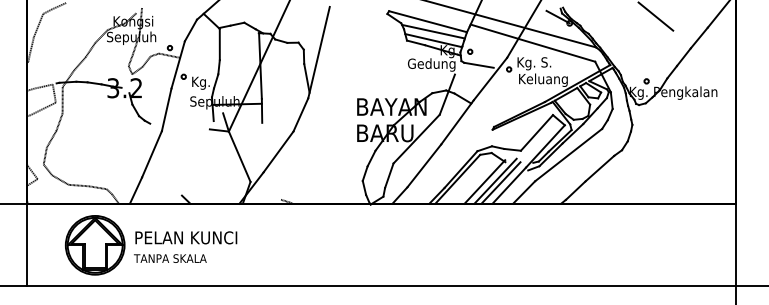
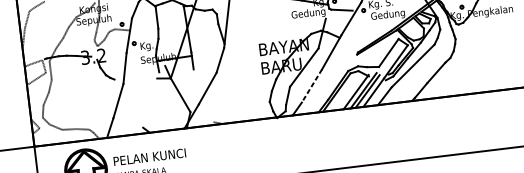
text: (542, 79) -> (388, 14), Keluang -> Gedung
line: (424, 166) -> (312, 86), solid -> dashed

